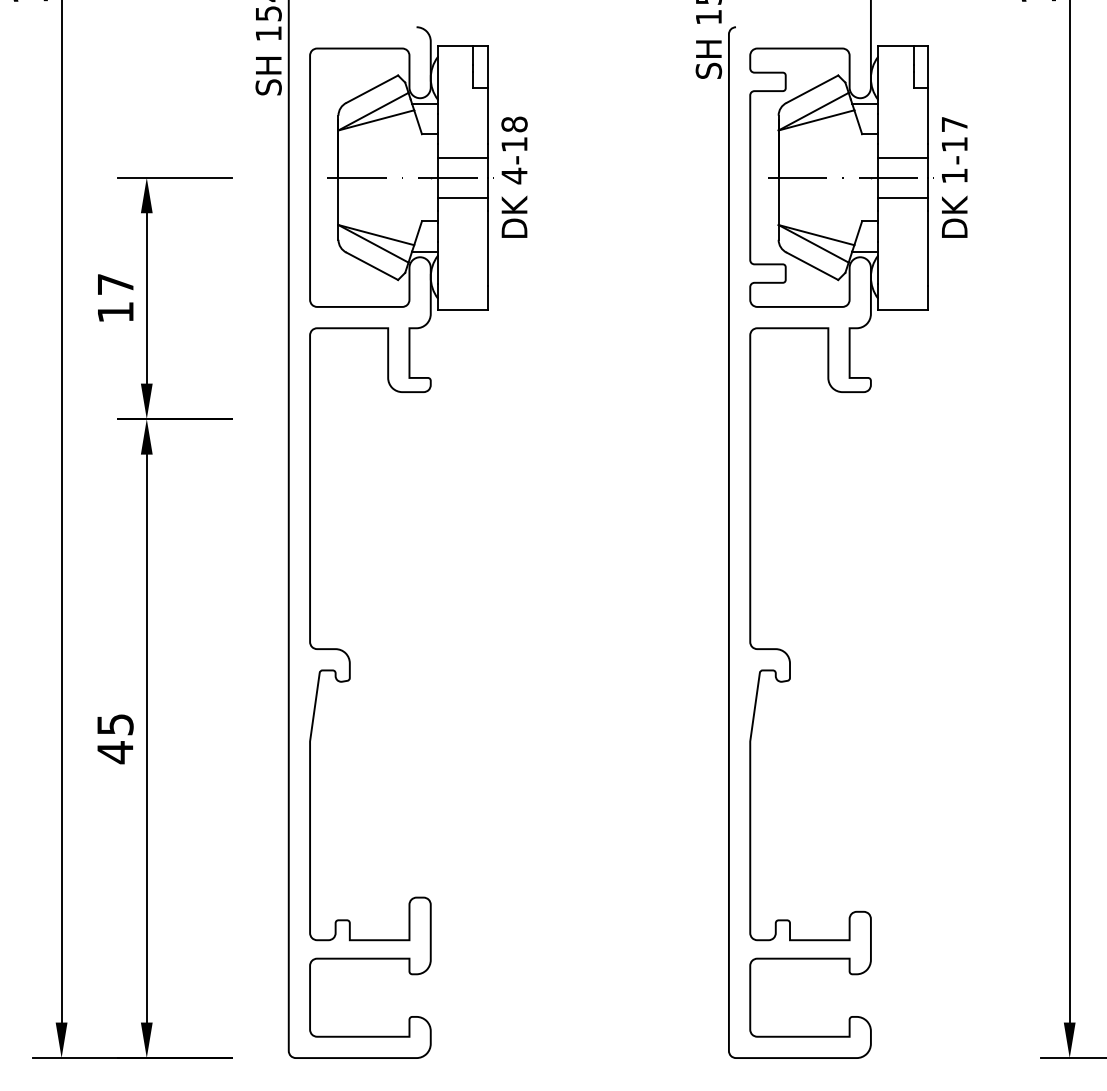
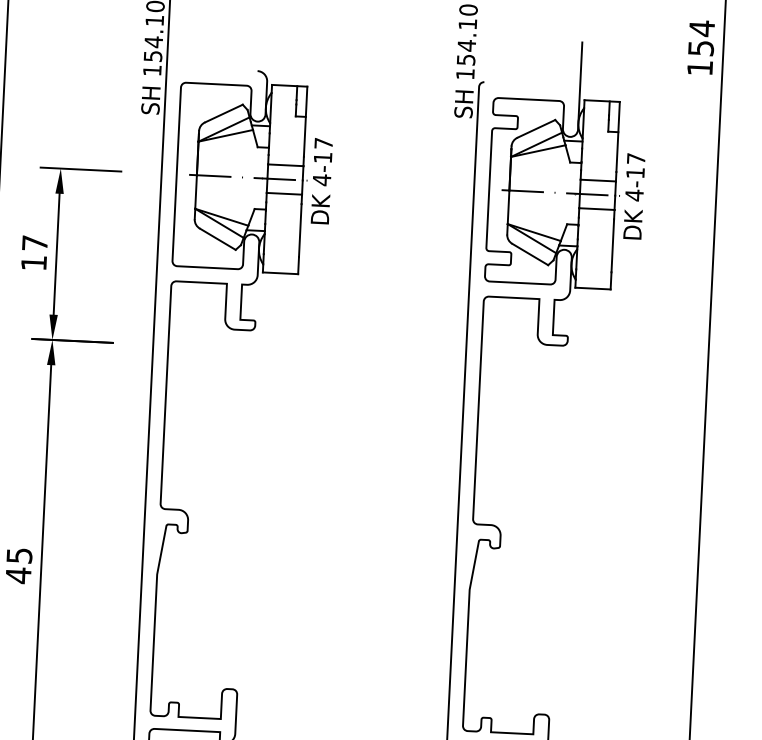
text: (514, 124) -> (323, 143), 4-18 -> 4-17
text: (954, 175) -> (634, 195), 1-17 -> 4-17

